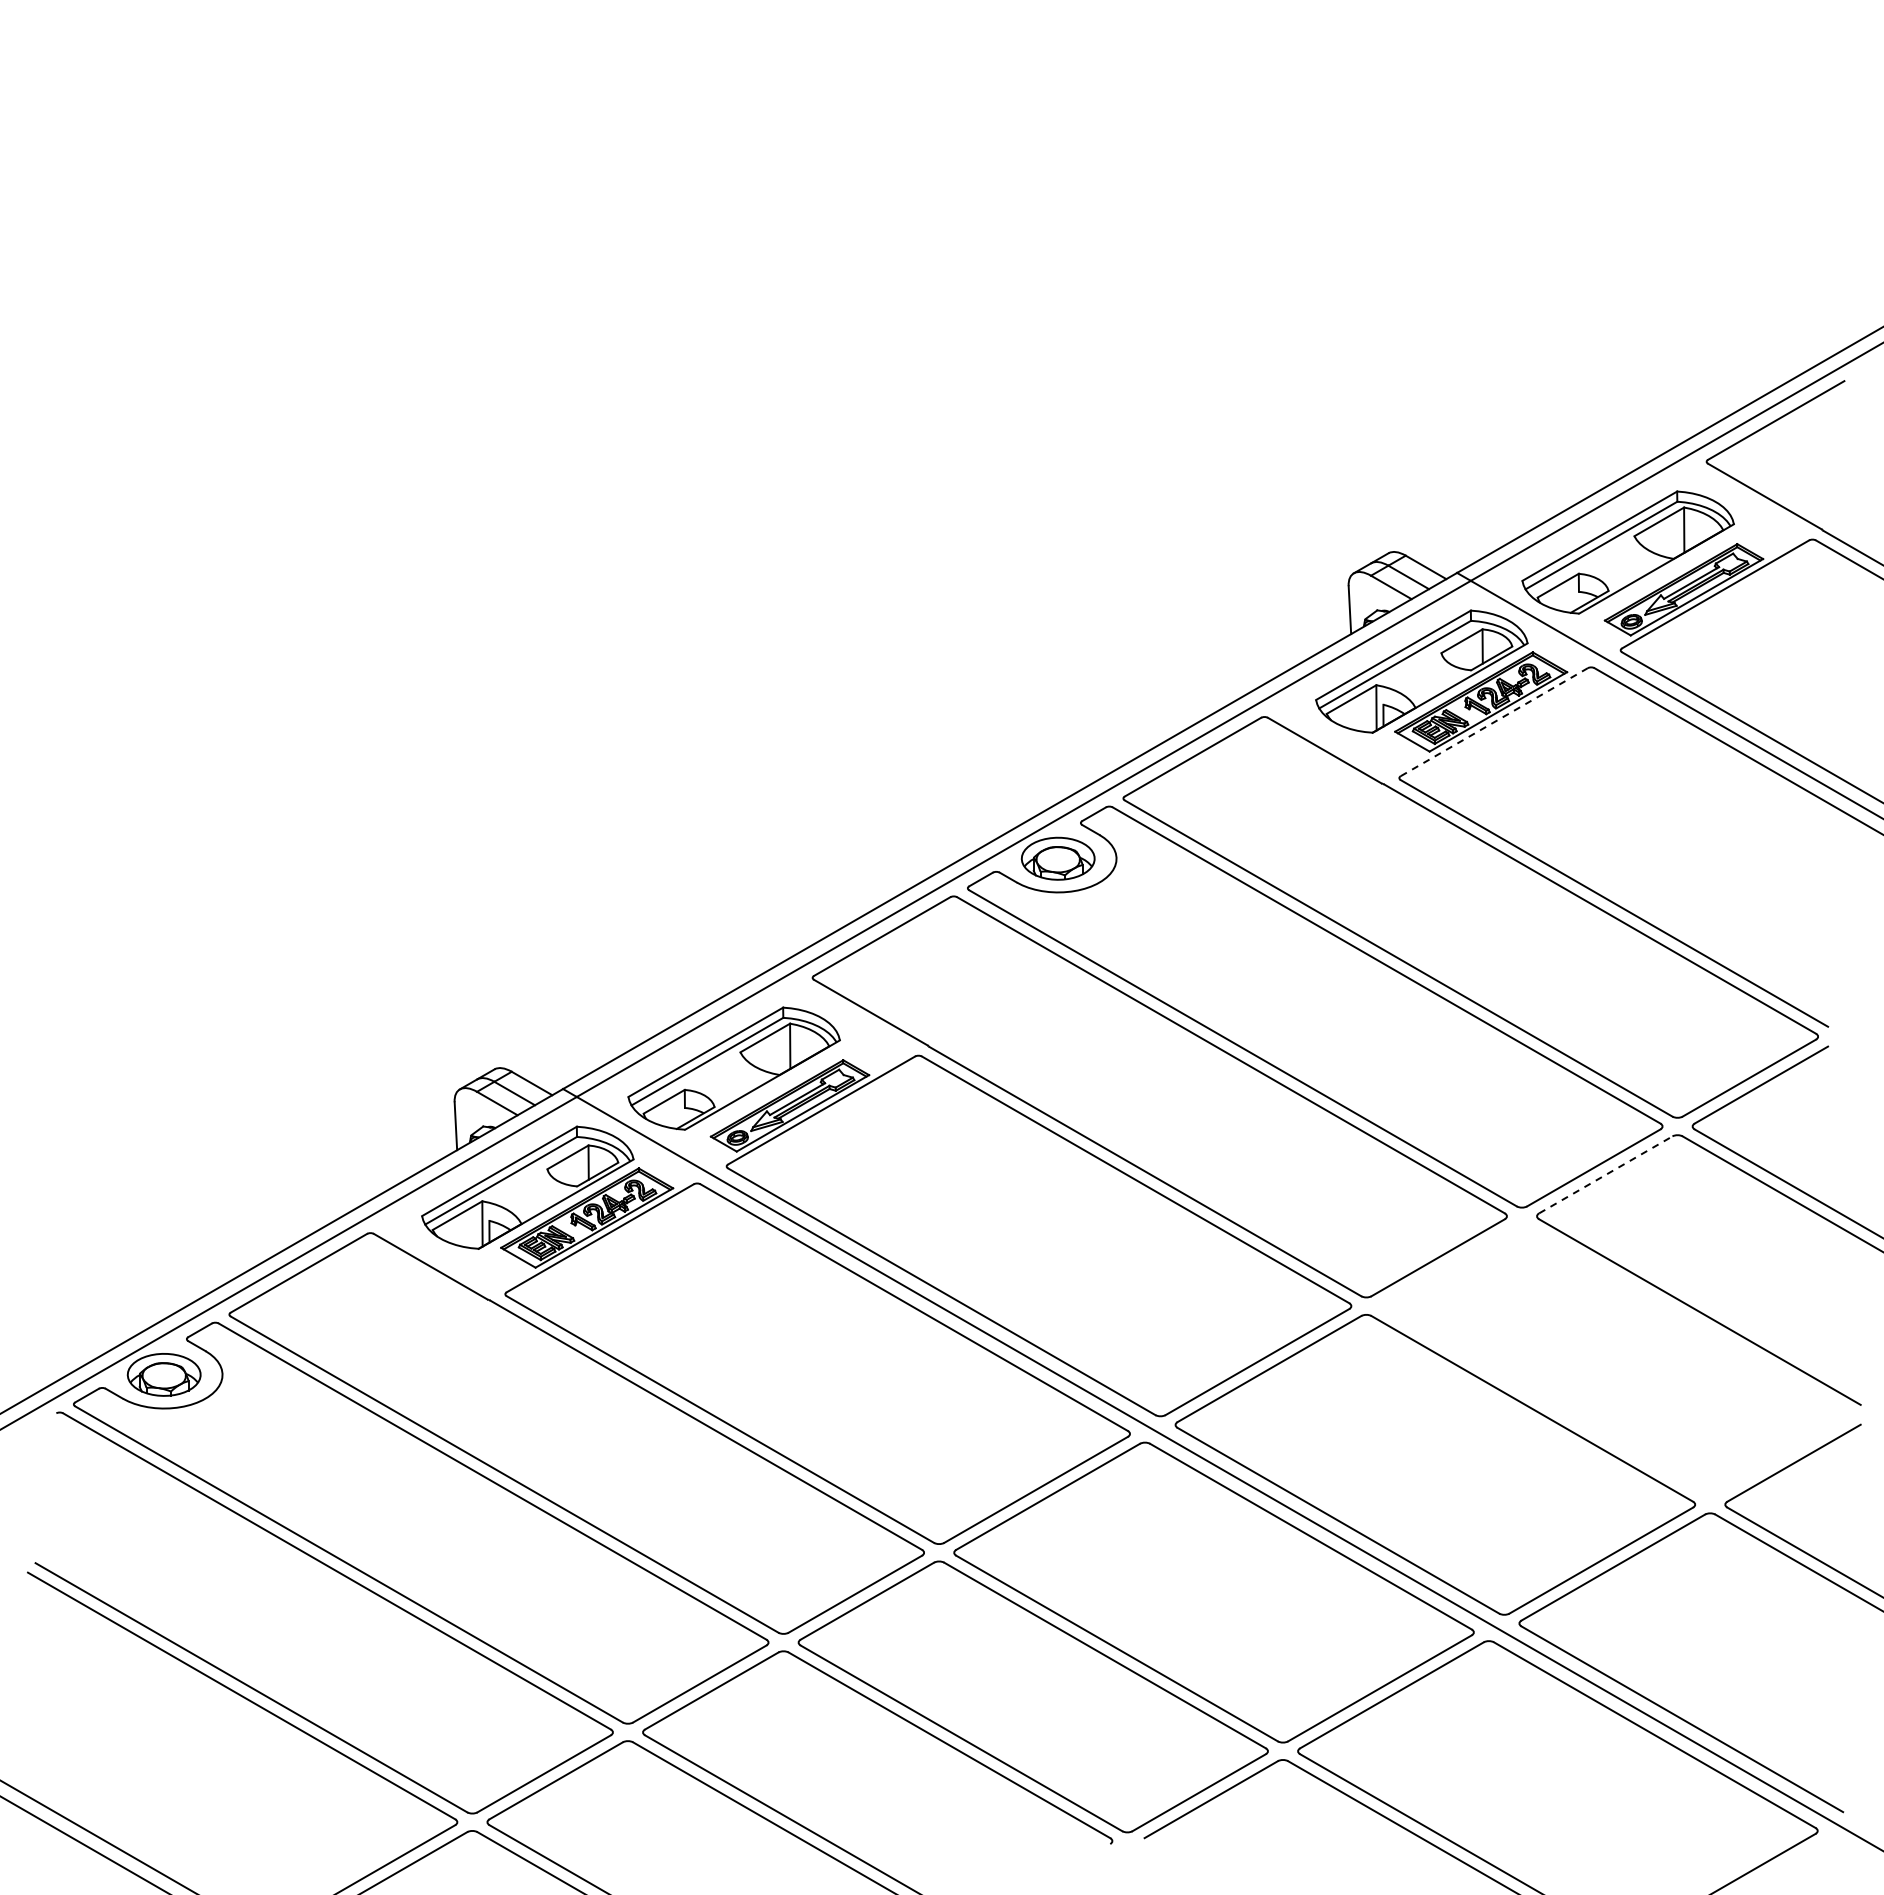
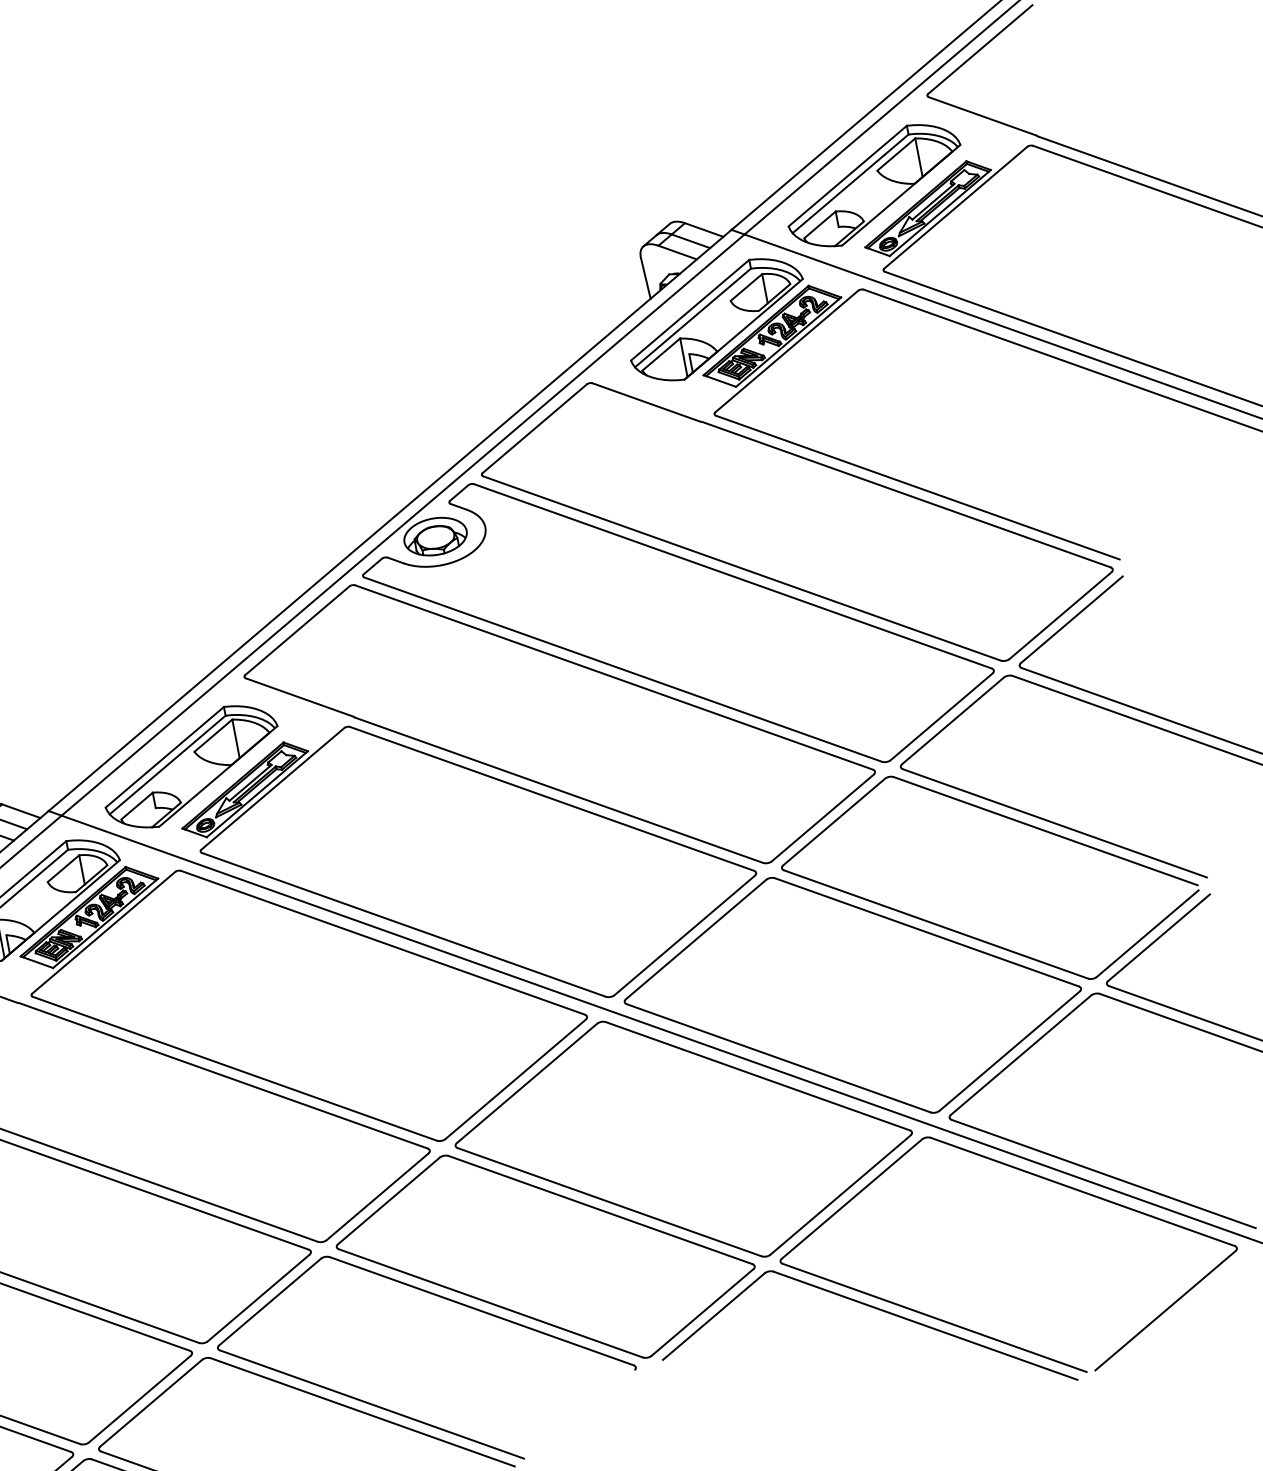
line: (1494, 722) -> (786, 351), dashed -> solid
line: (1605, 1174) -> (952, 720), dashed -> solid
part: (1582, 1422) -> (971, 936), added

